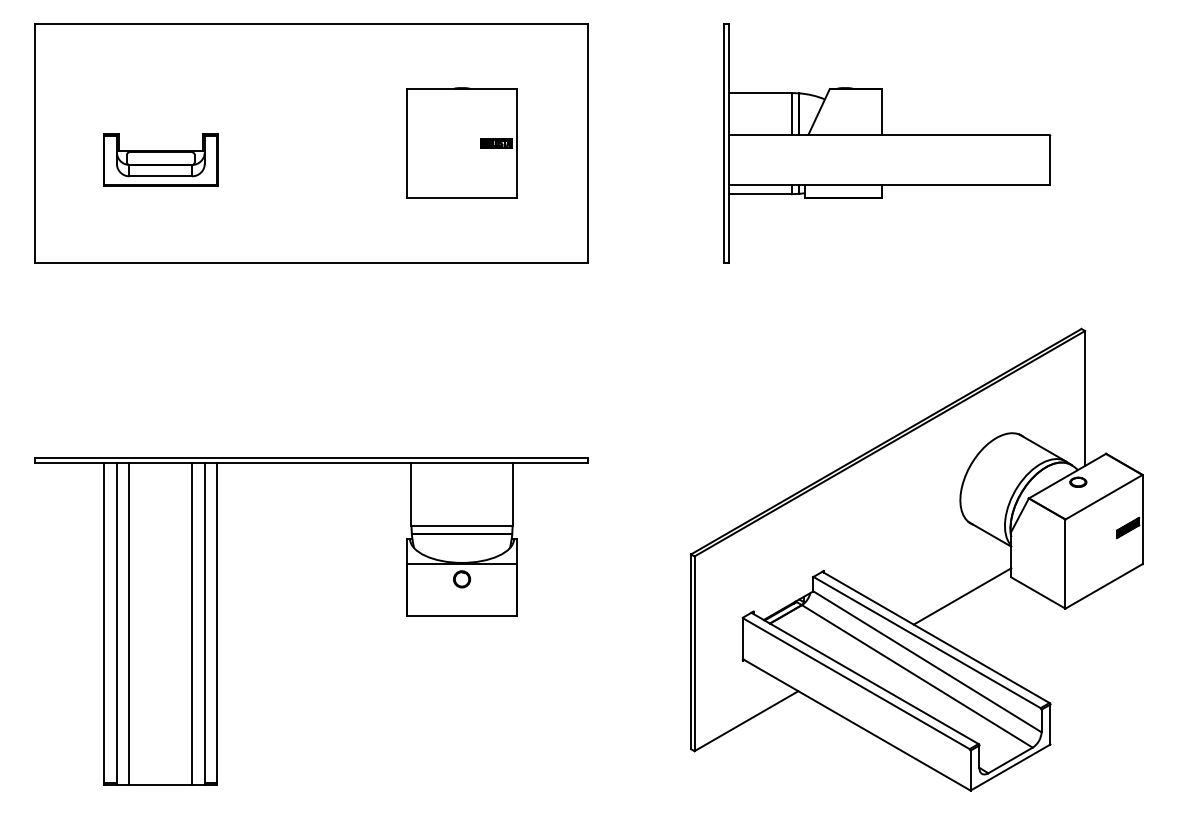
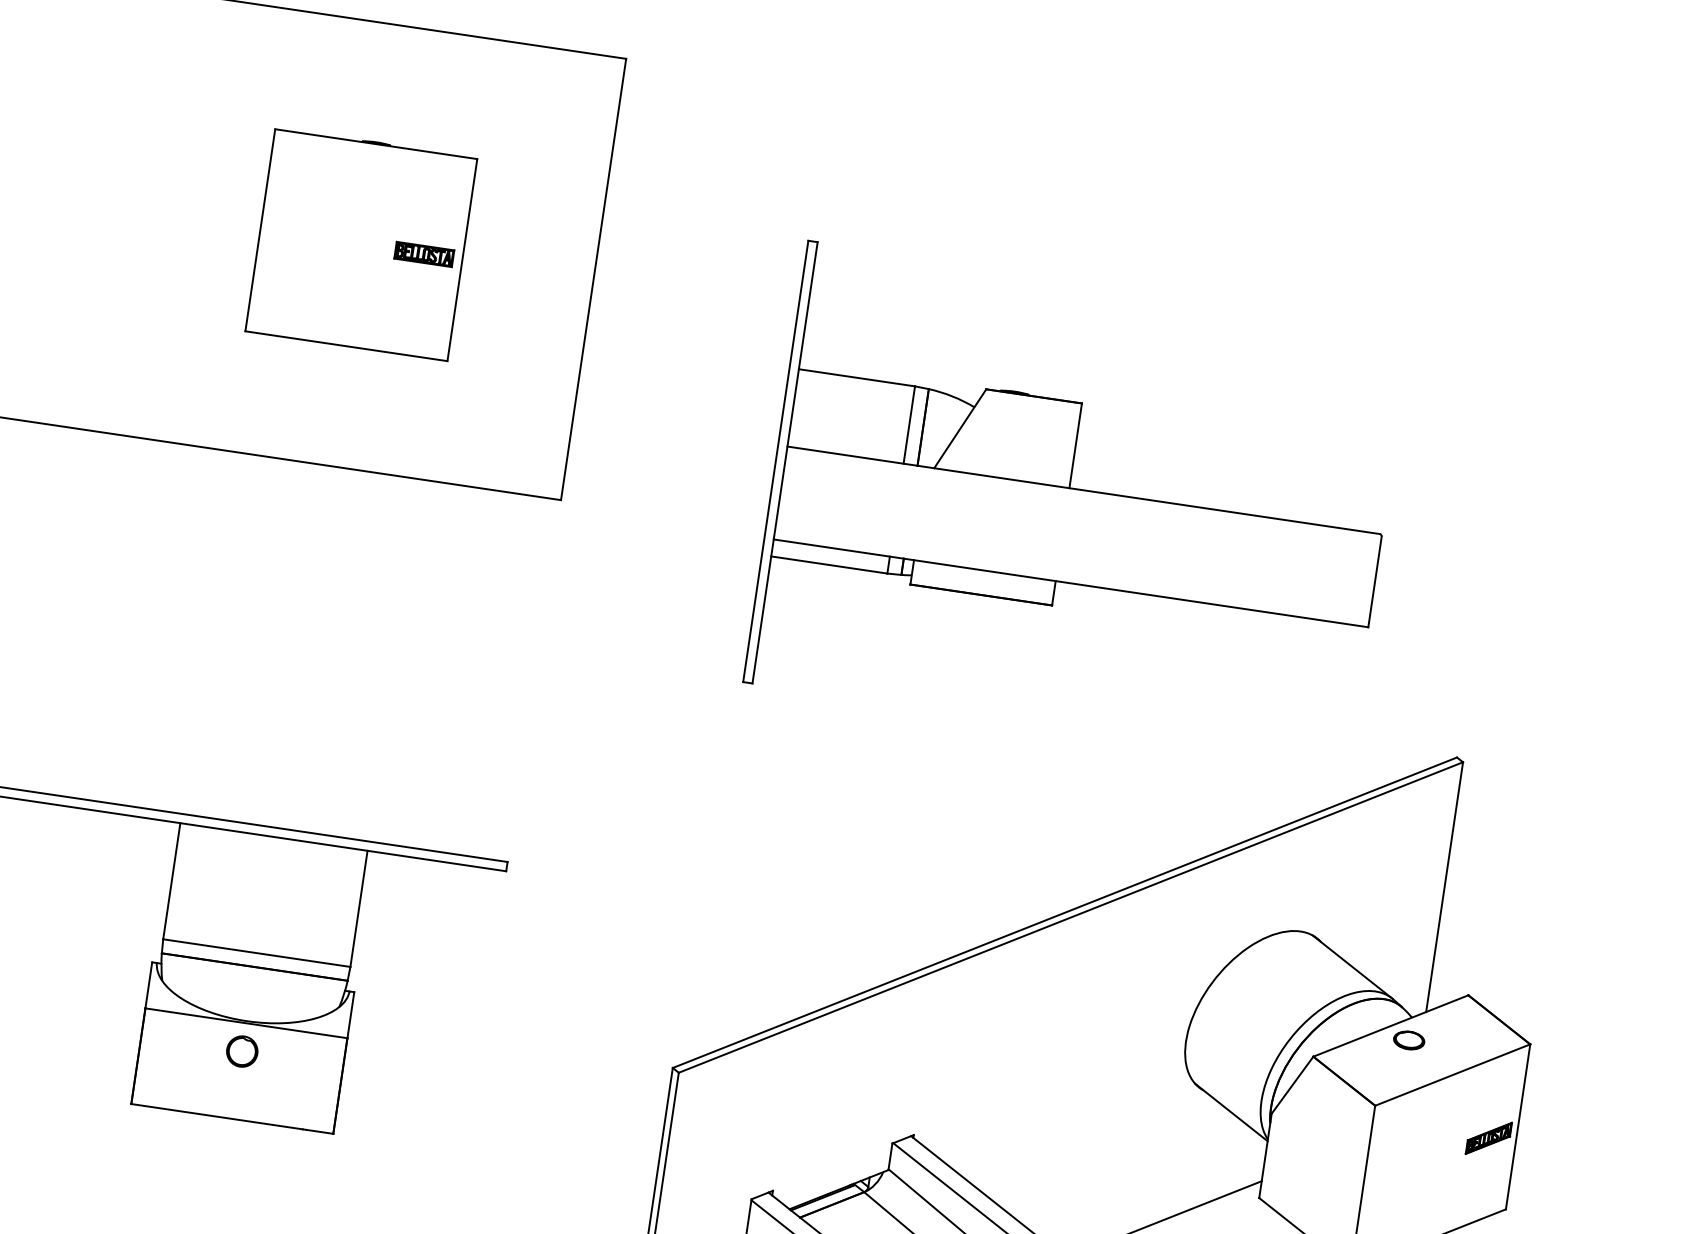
part: (887, 143) -> (1078, 505), moved

